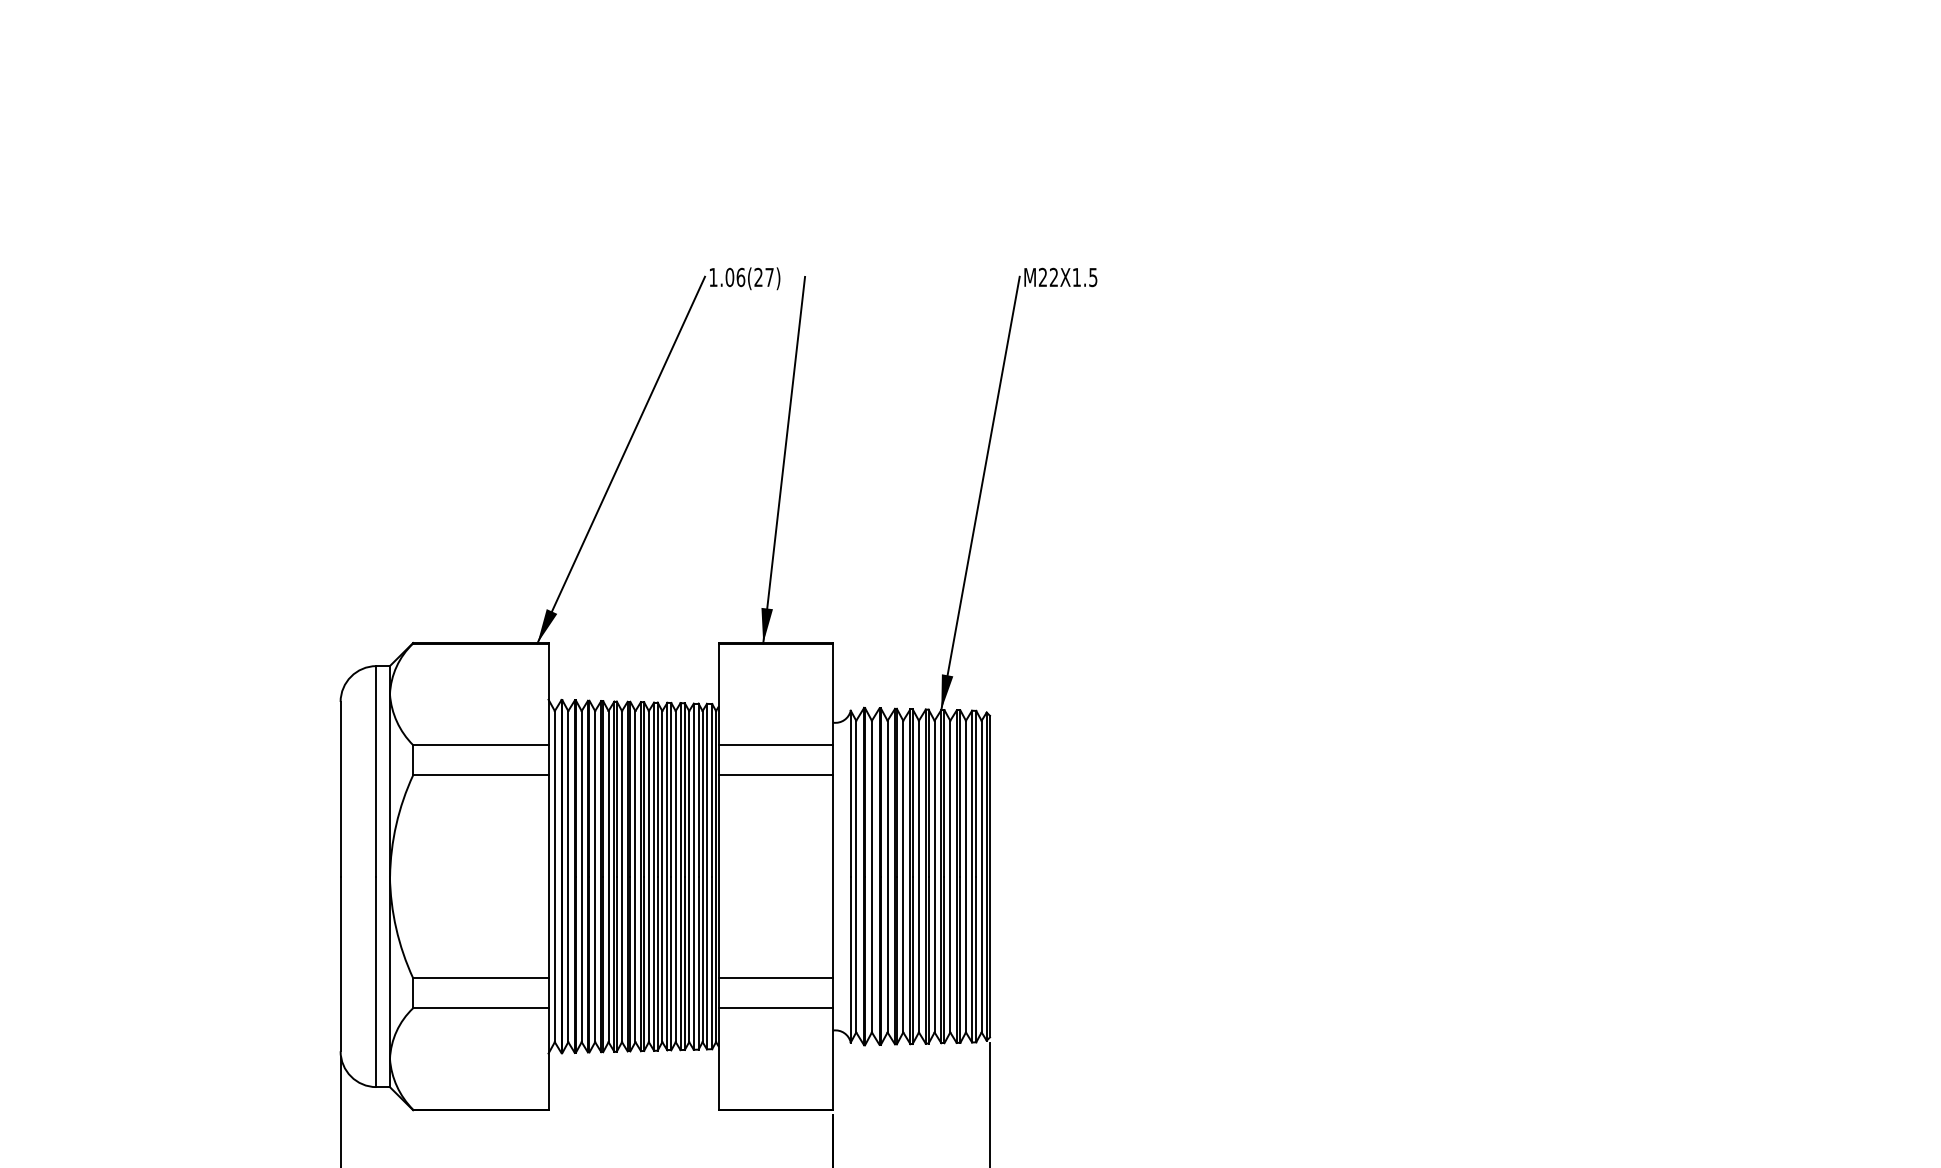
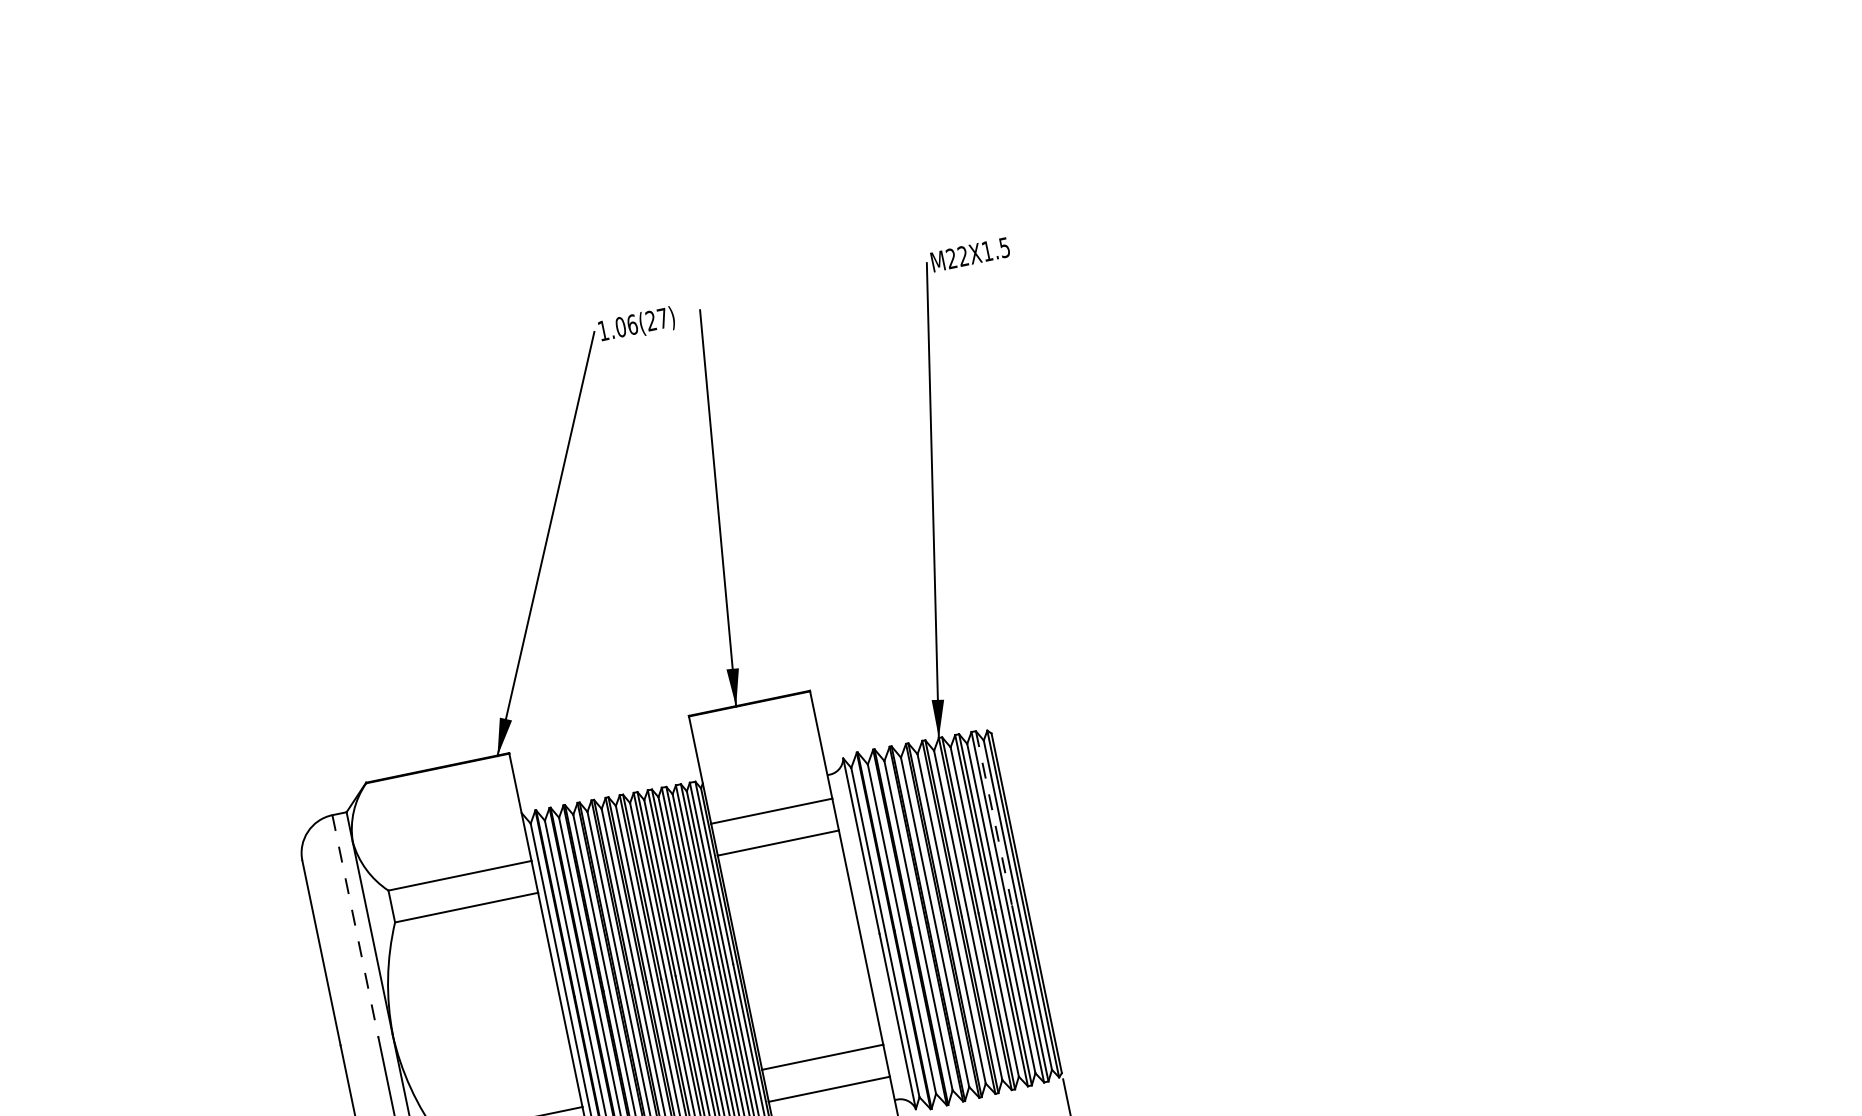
line: (376, 771) -> (355, 926), solid -> dashed
line: (976, 793) -> (994, 818), solid -> dashed

